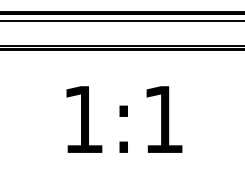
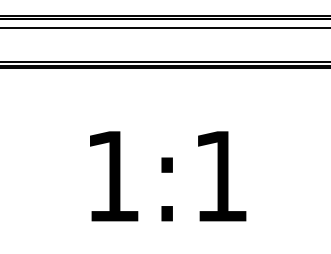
text: (124, 119) -> (168, 176), moved

